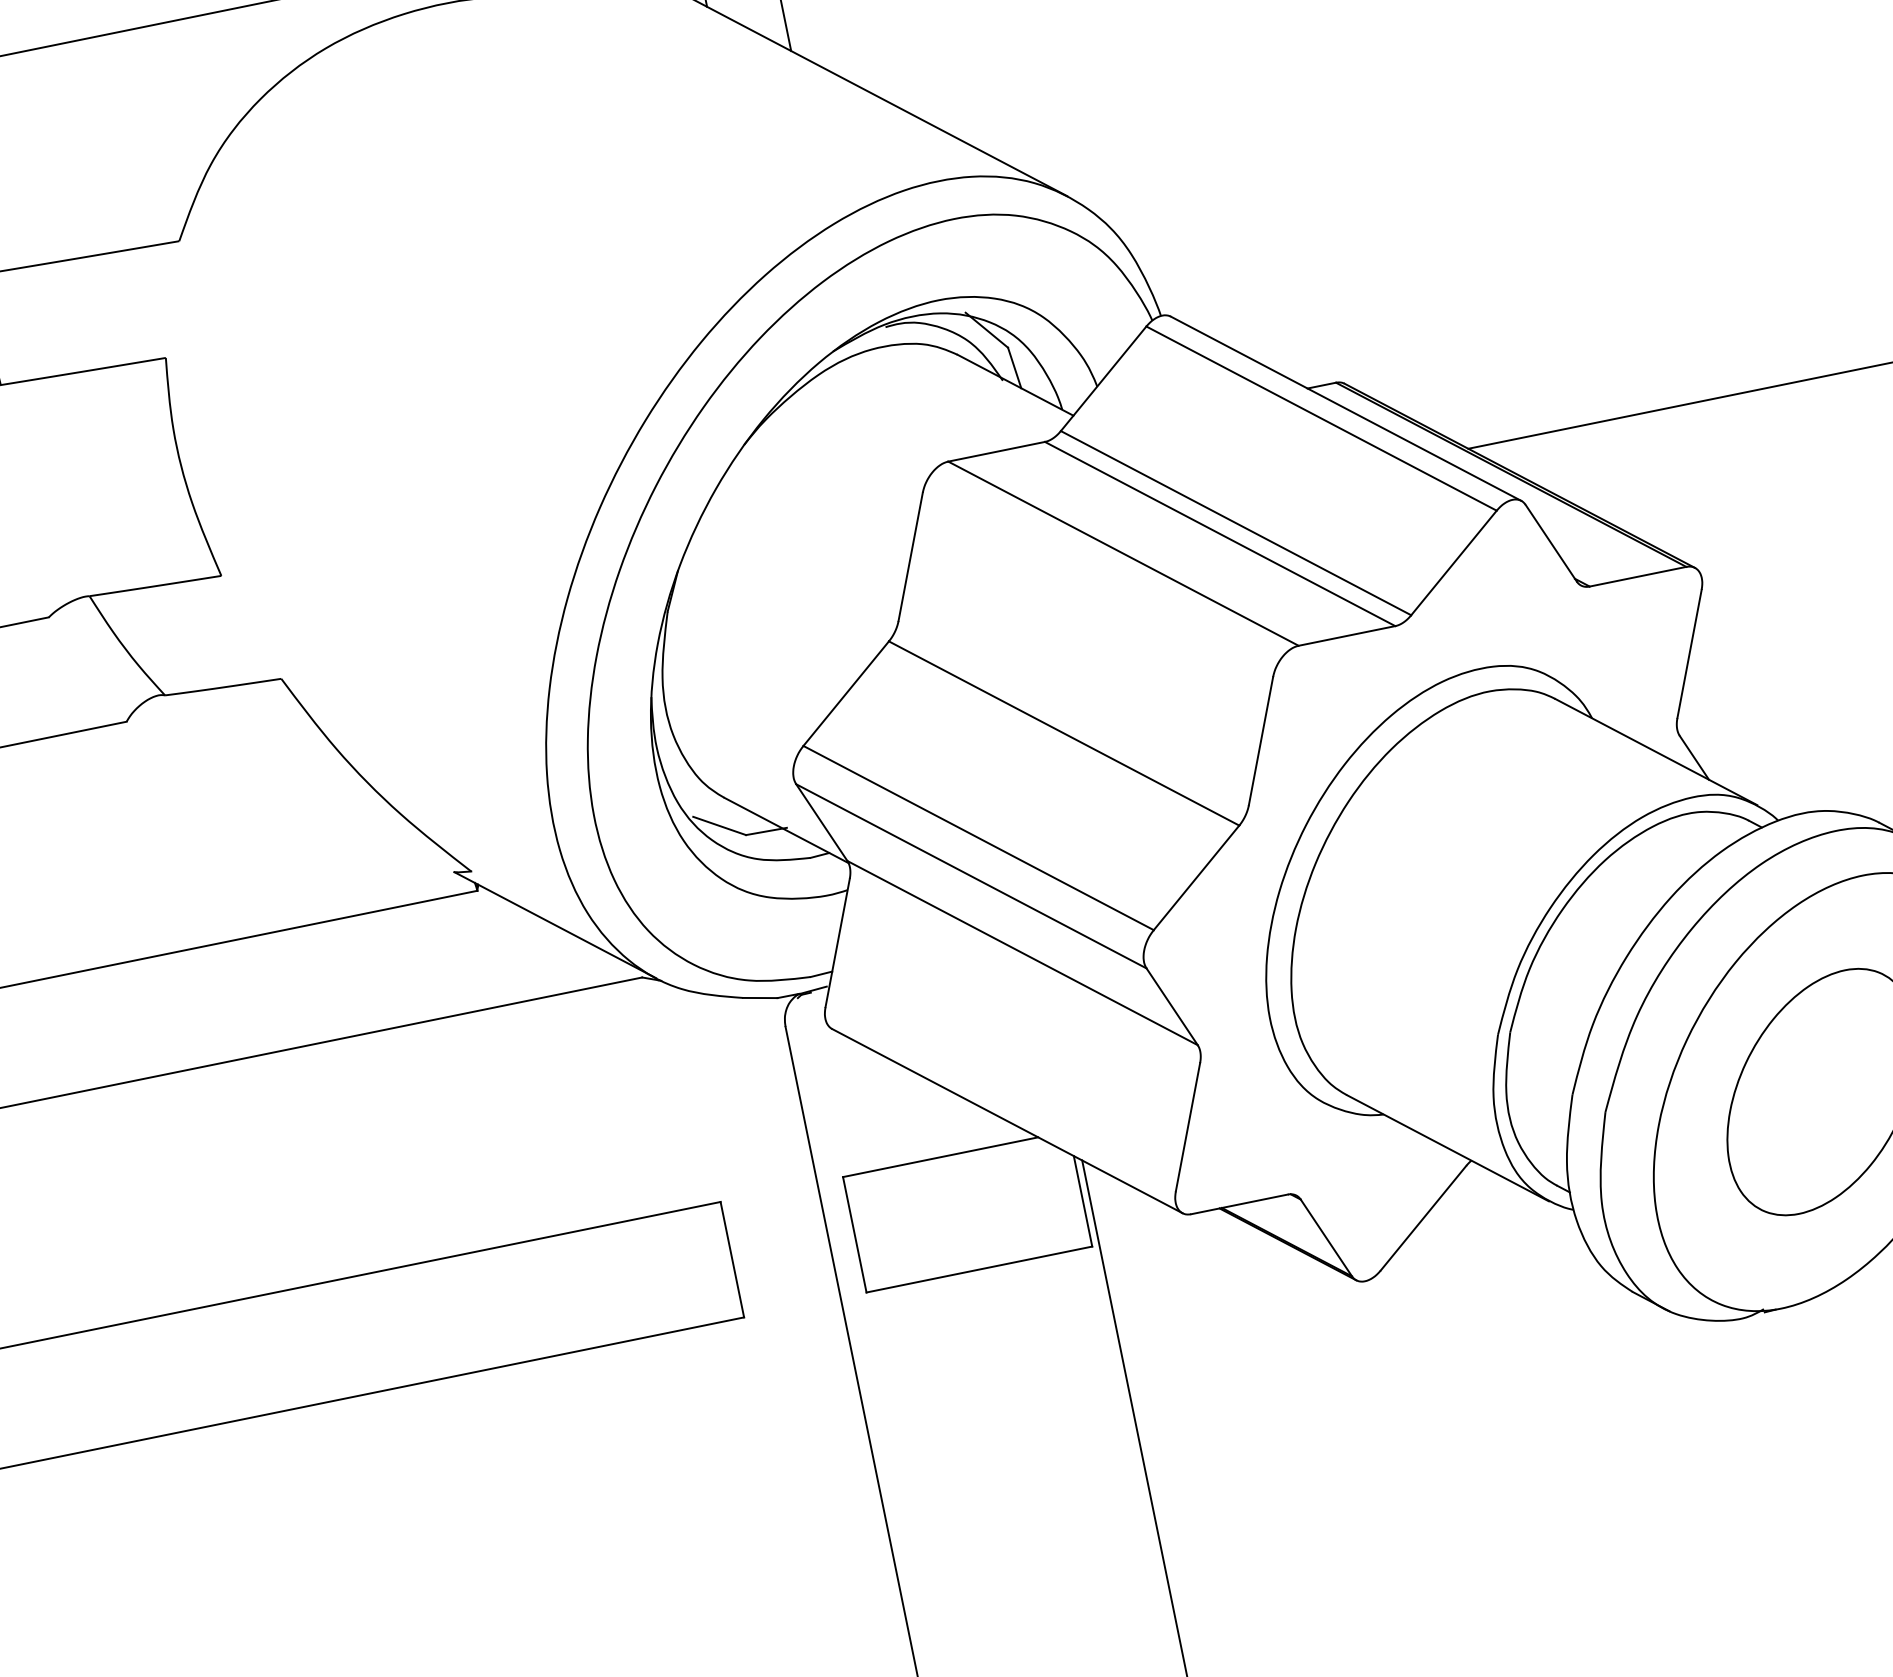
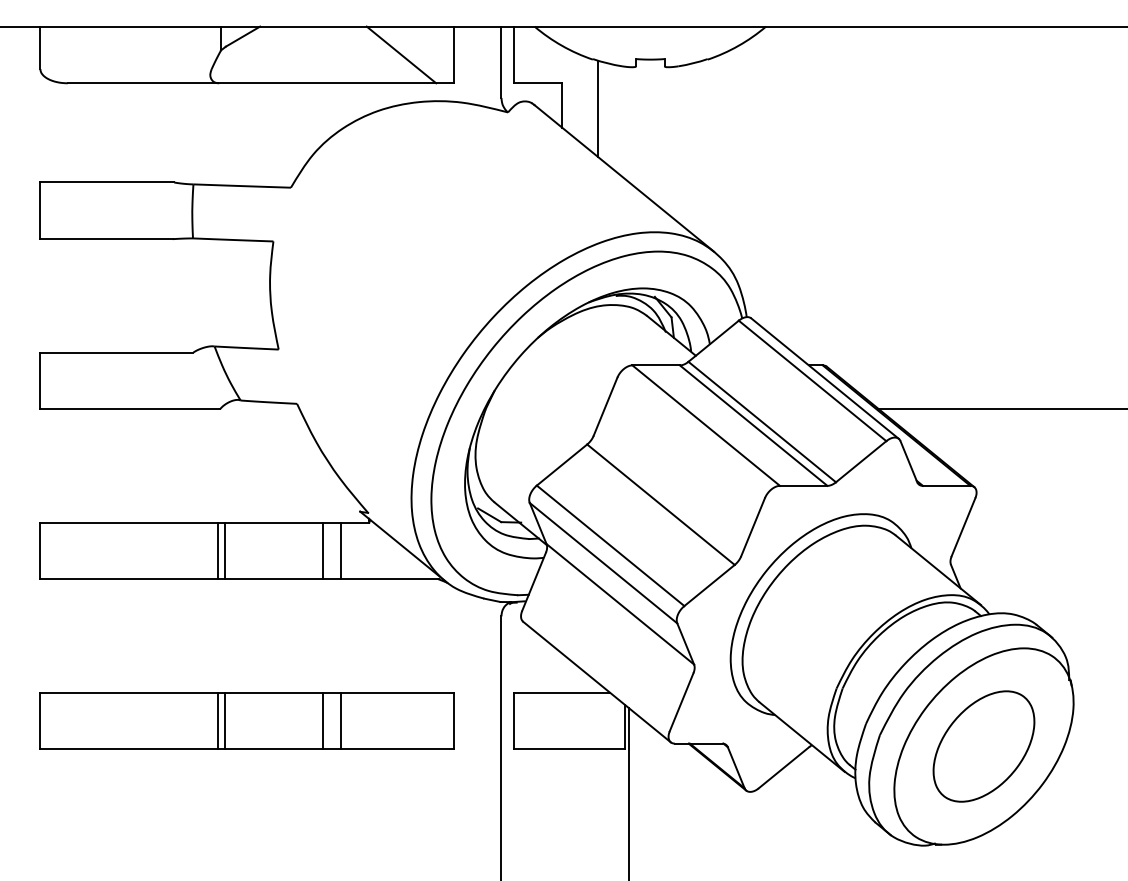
line: (432, 959) -> (341, 550), added
line: (395, 966) -> (323, 550), added
line: (194, 1007) -> (224, 550), added
line: (182, 1010) -> (218, 550), added
line: (502, 1305) -> (341, 720), added
line: (466, 1312) -> (323, 720), added
line: (264, 1353) -> (224, 720), added
line: (252, 1356) -> (218, 720), added

